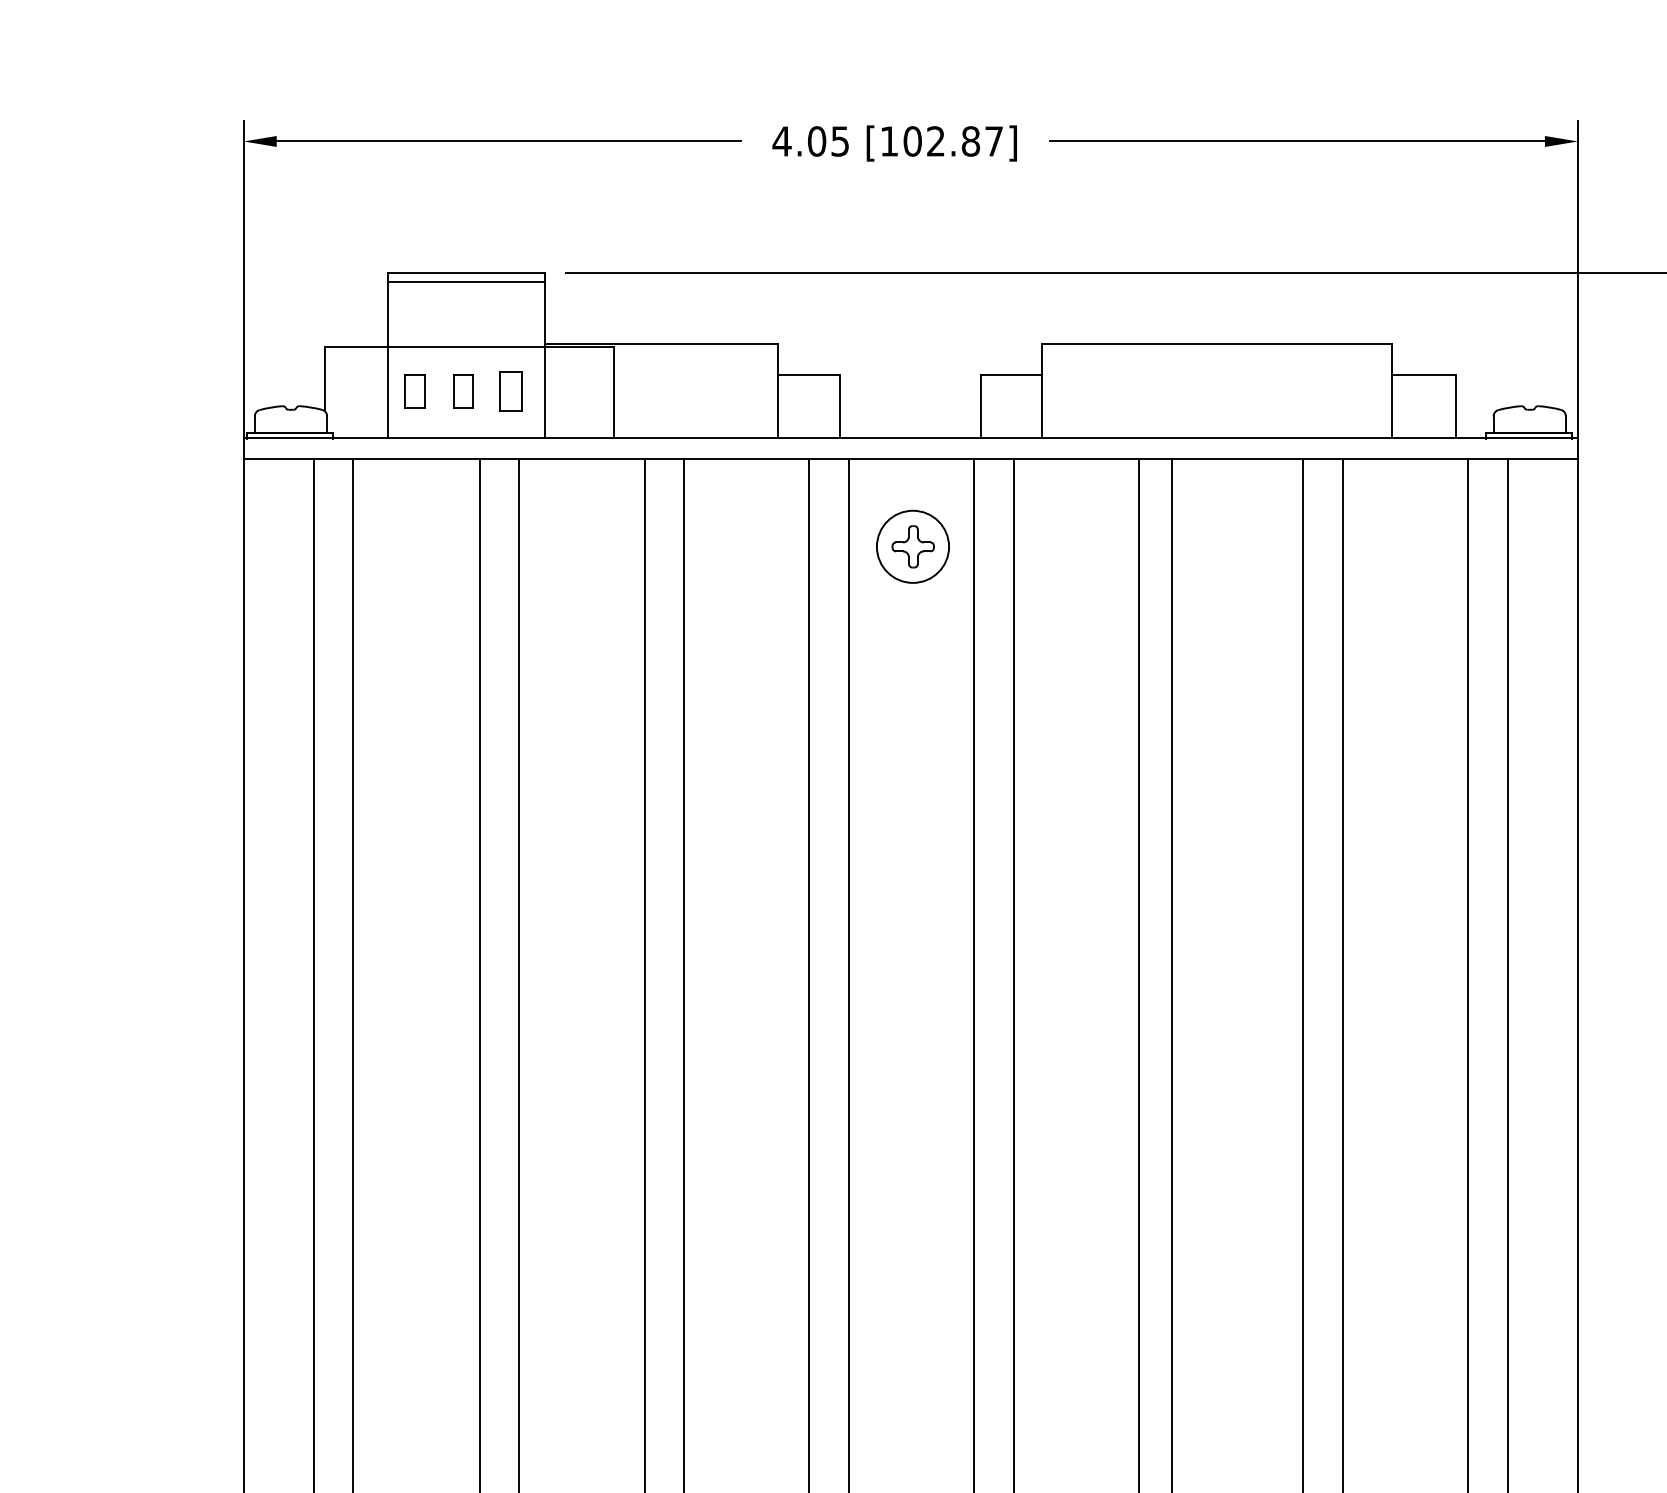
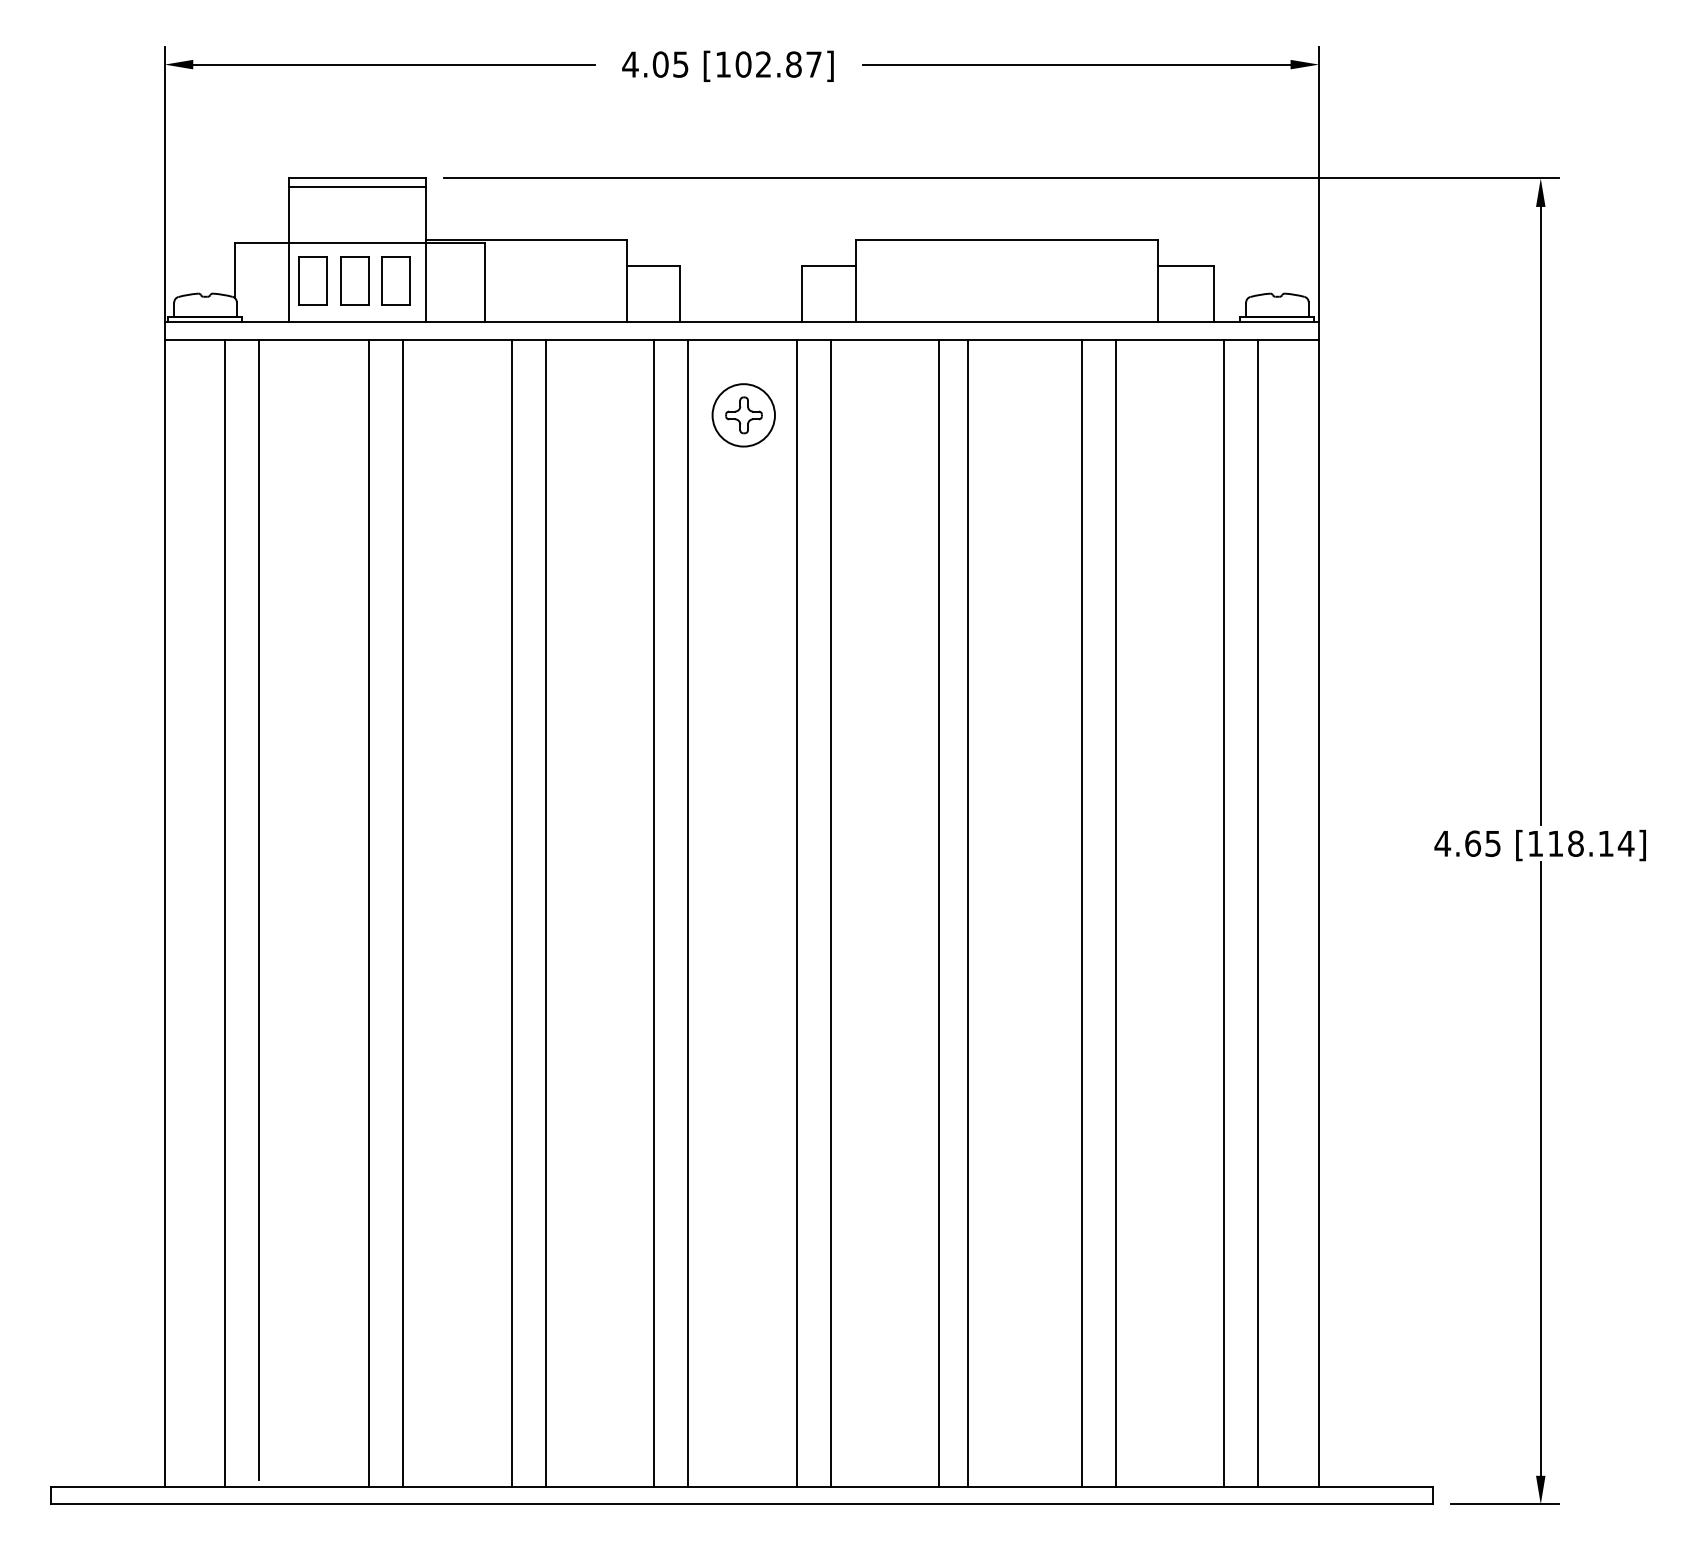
part: (414, 390) -> (312, 280), size x1.67
part: (463, 390) -> (354, 280), size x1.67
part: (510, 390) -> (395, 280), size x1.43

